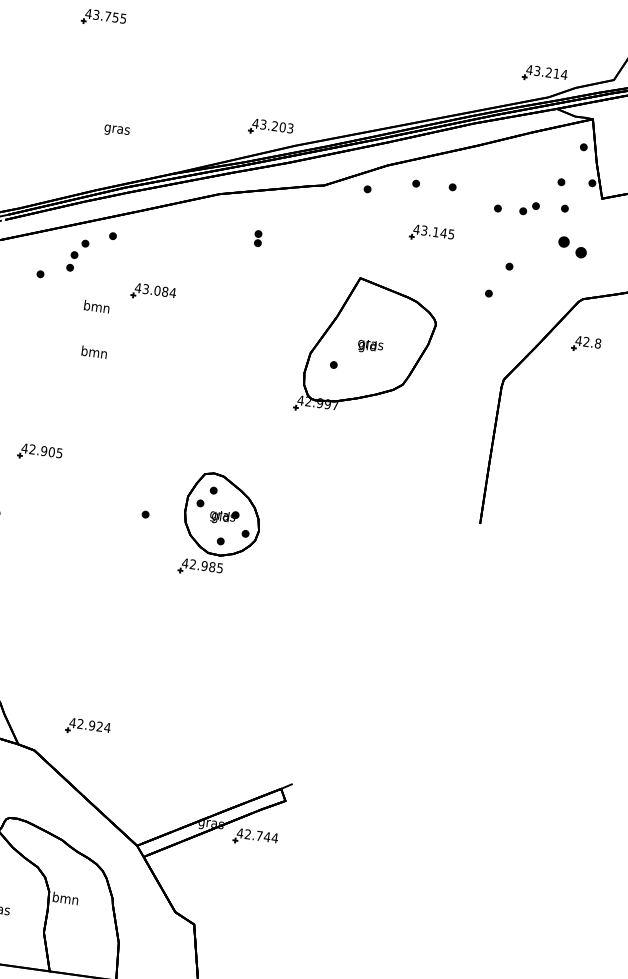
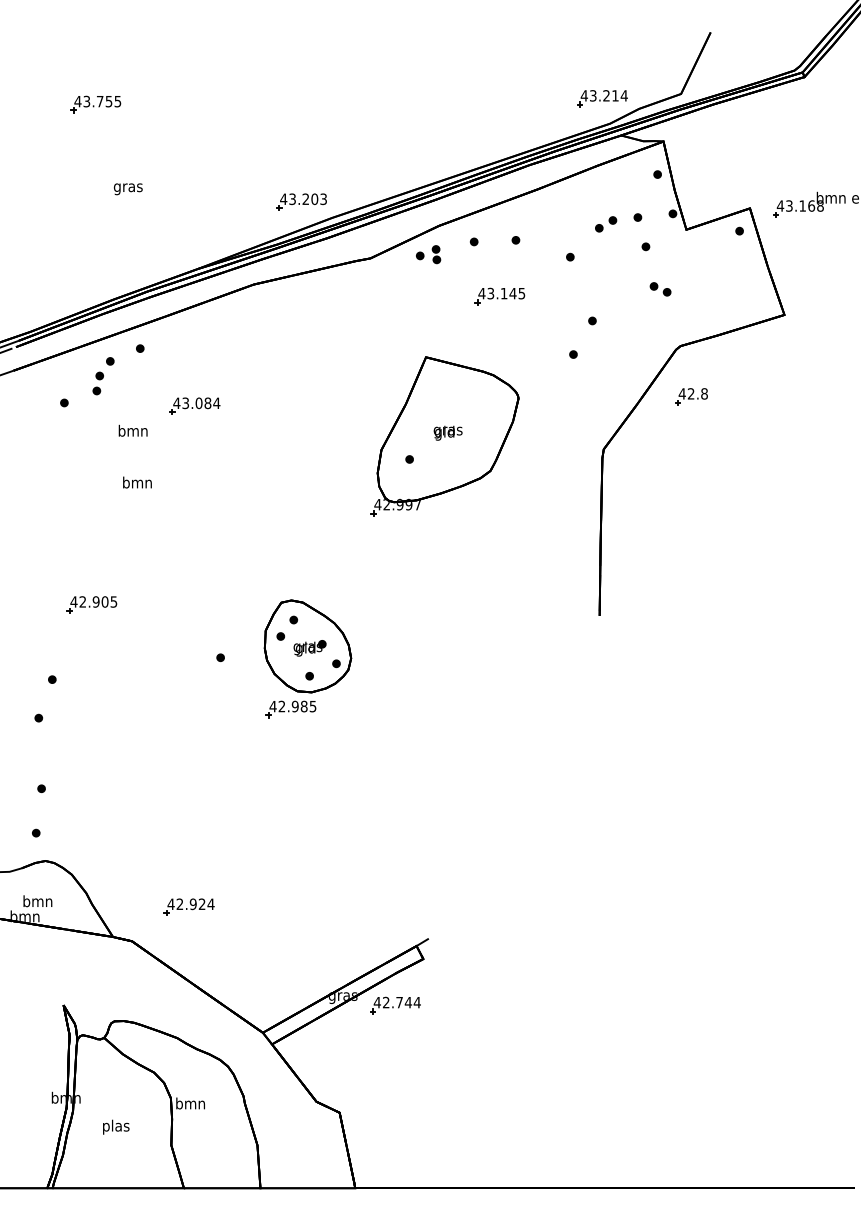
text: (116, 131) -> (127, 189), moved
part: (529, 208) -> (606, 224), moved
part: (258, 238) -> (436, 254), moved
part: (572, 247) -> (660, 289), size x0.62

